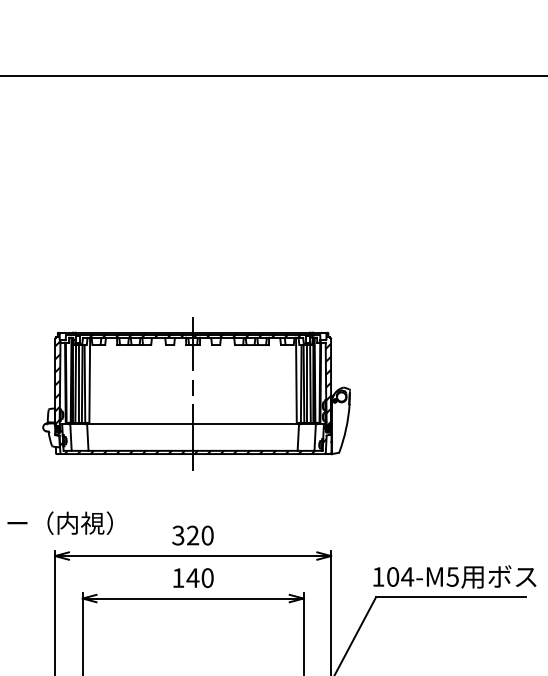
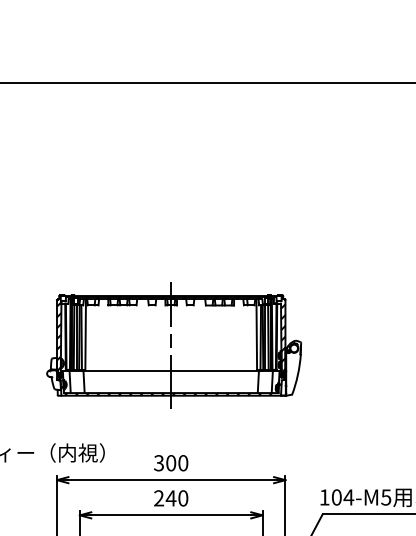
text: (193, 535) -> (171, 463), 320 -> 300
text: (178, 577) -> (159, 497), 140 -> 240

